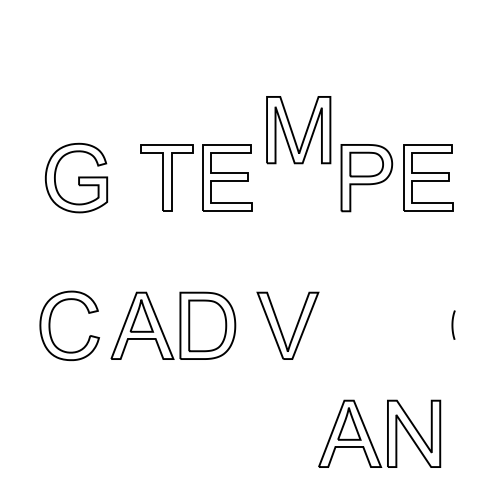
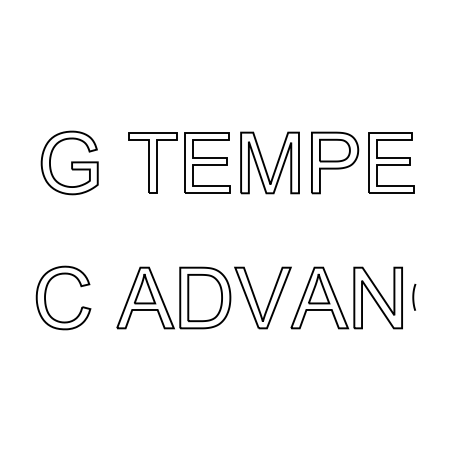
part: (298, 130) -> (269, 163), moved
part: (173, 325) -> (173, 297), moved
part: (387, 433) -> (353, 297), moved

